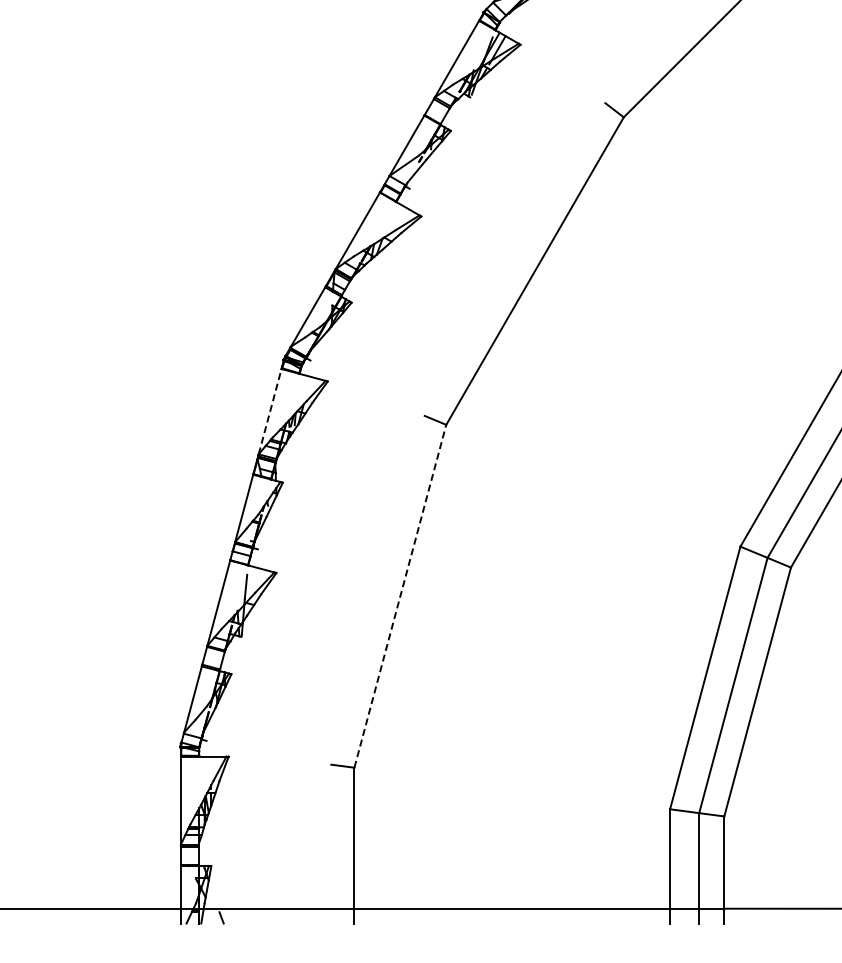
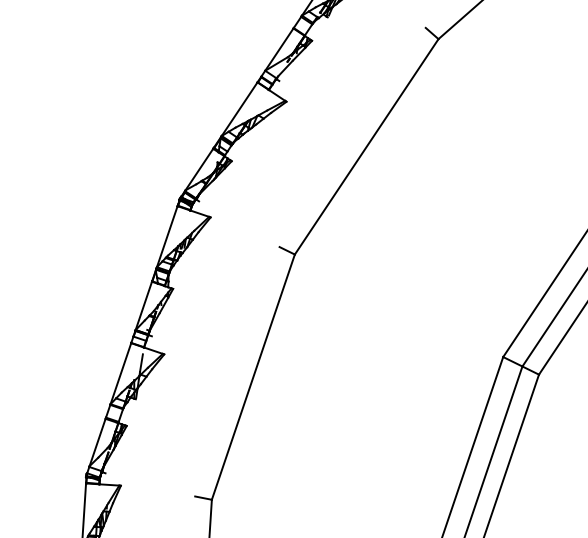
line: (270, 411) -> (167, 236), dashed -> solid
line: (400, 595) -> (253, 376), dashed -> solid

